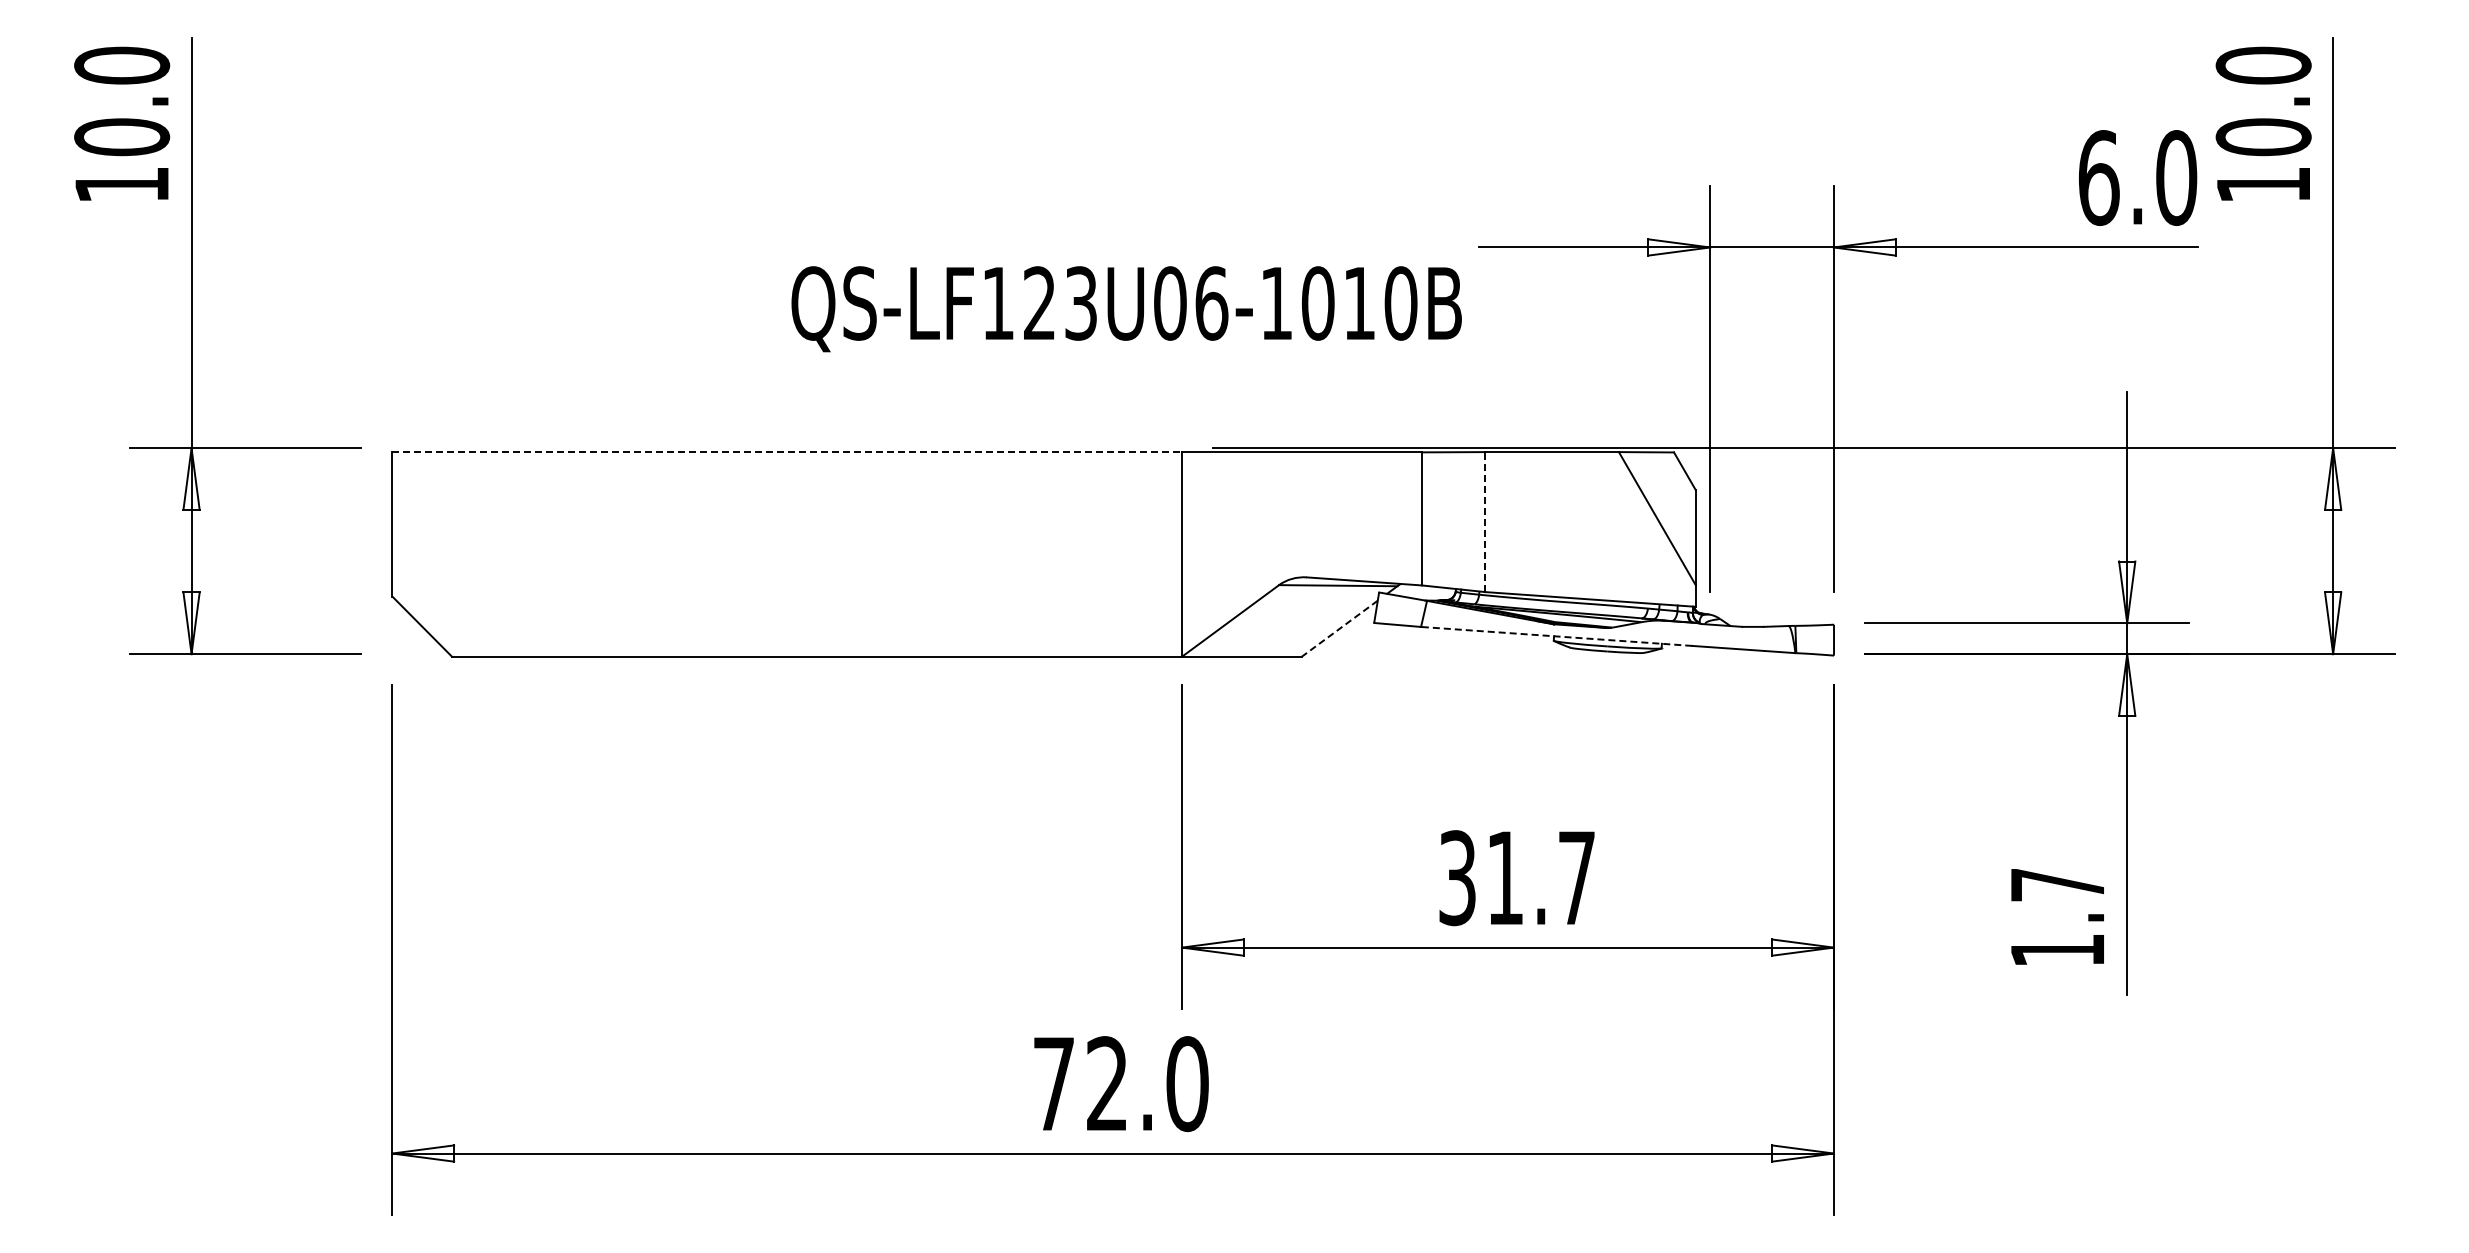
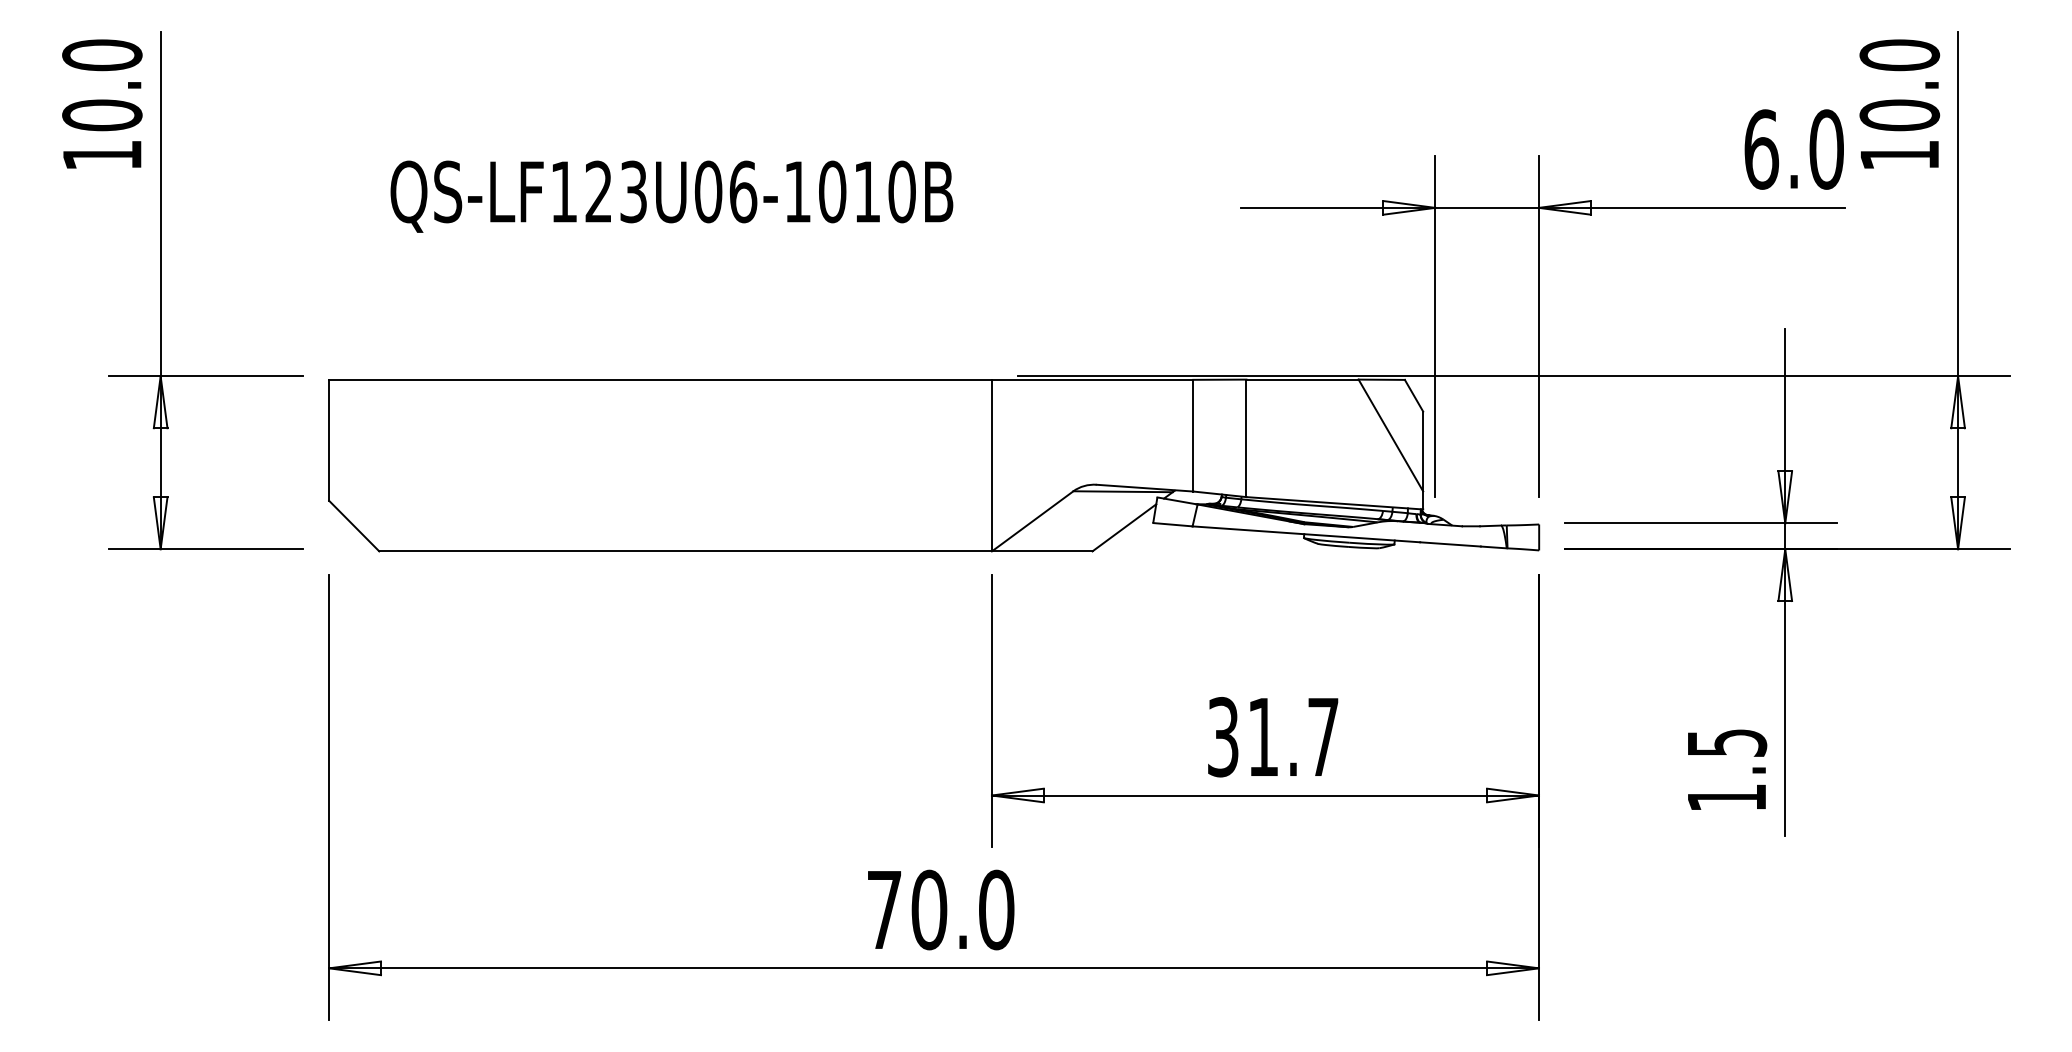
text: (1126, 309) -> (671, 196), moved
line: (787, 452) -> (660, 379), dashed -> solid
line: (1485, 522) -> (1246, 438), dashed -> solid
line: (1339, 629) -> (1124, 528), dashed -> solid
line: (1556, 636) -> (1306, 534), dashed -> solid
text: (2058, 885) -> (1727, 743), 1.7 -> 1.5
text: (1107, 1084) -> (929, 910), 72.0 -> 70.0

